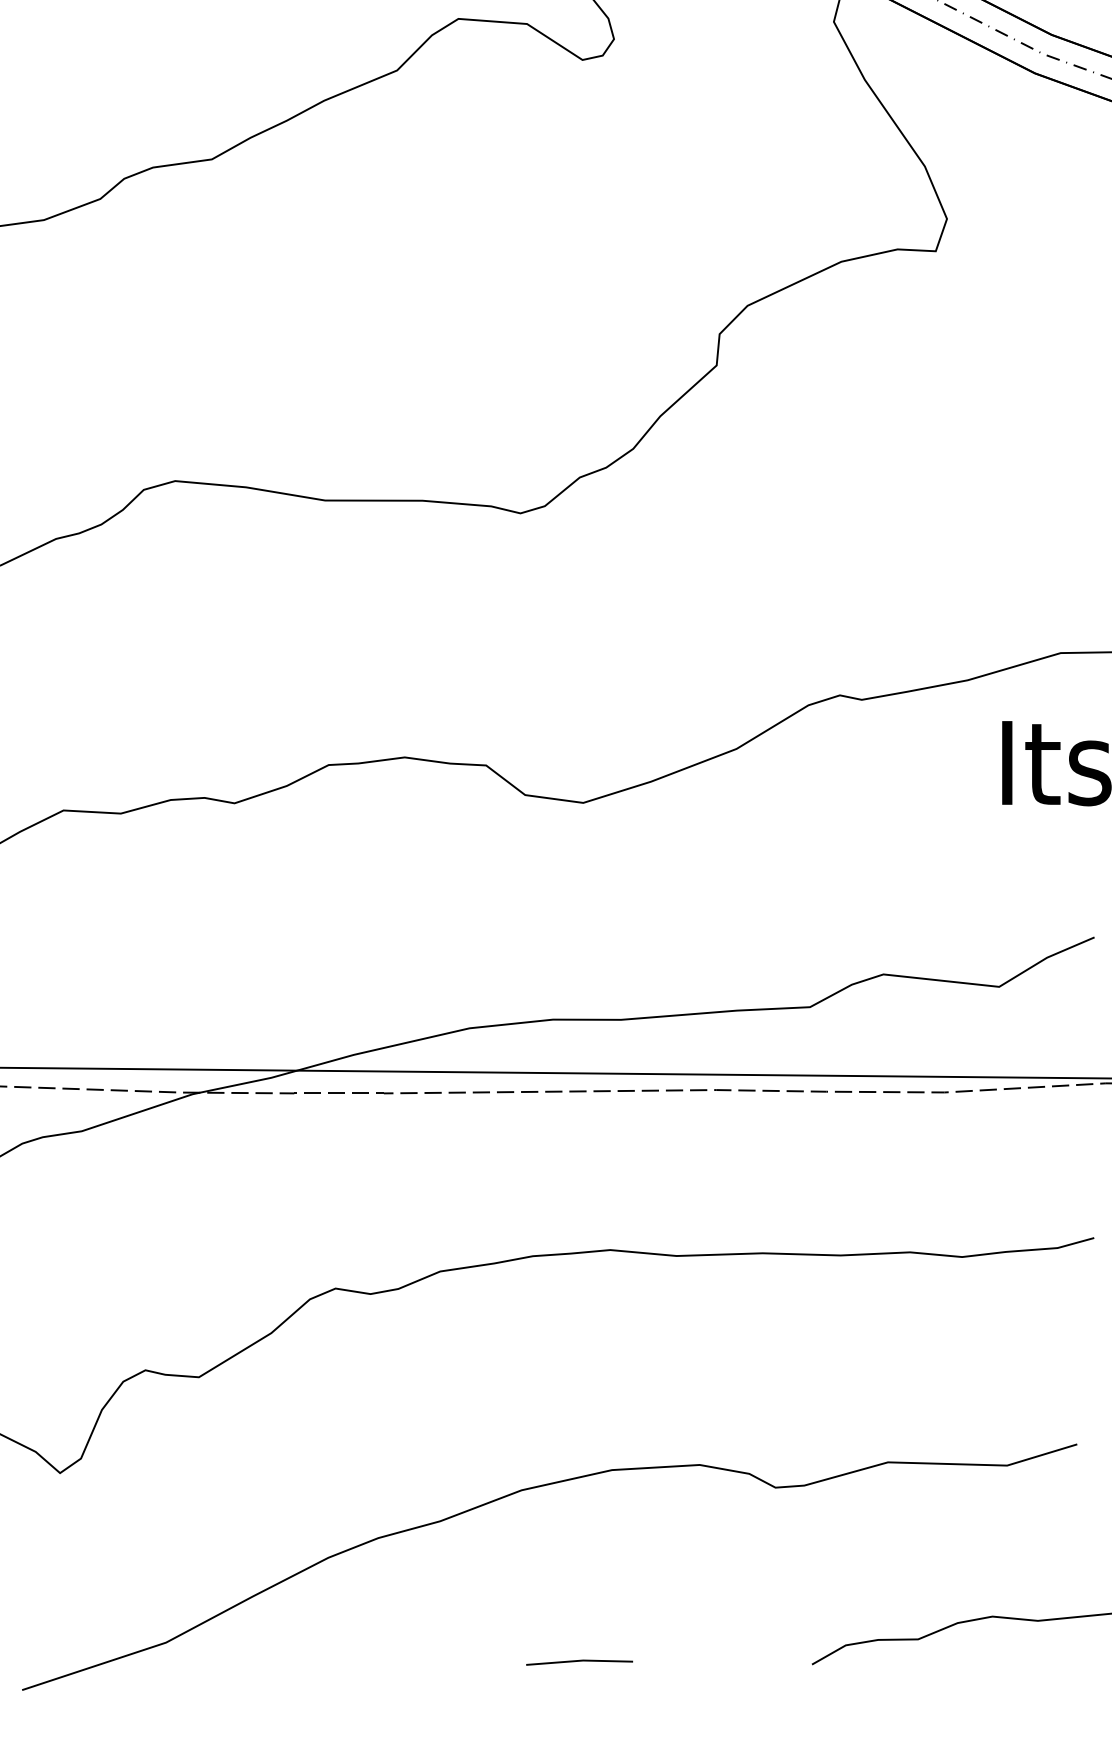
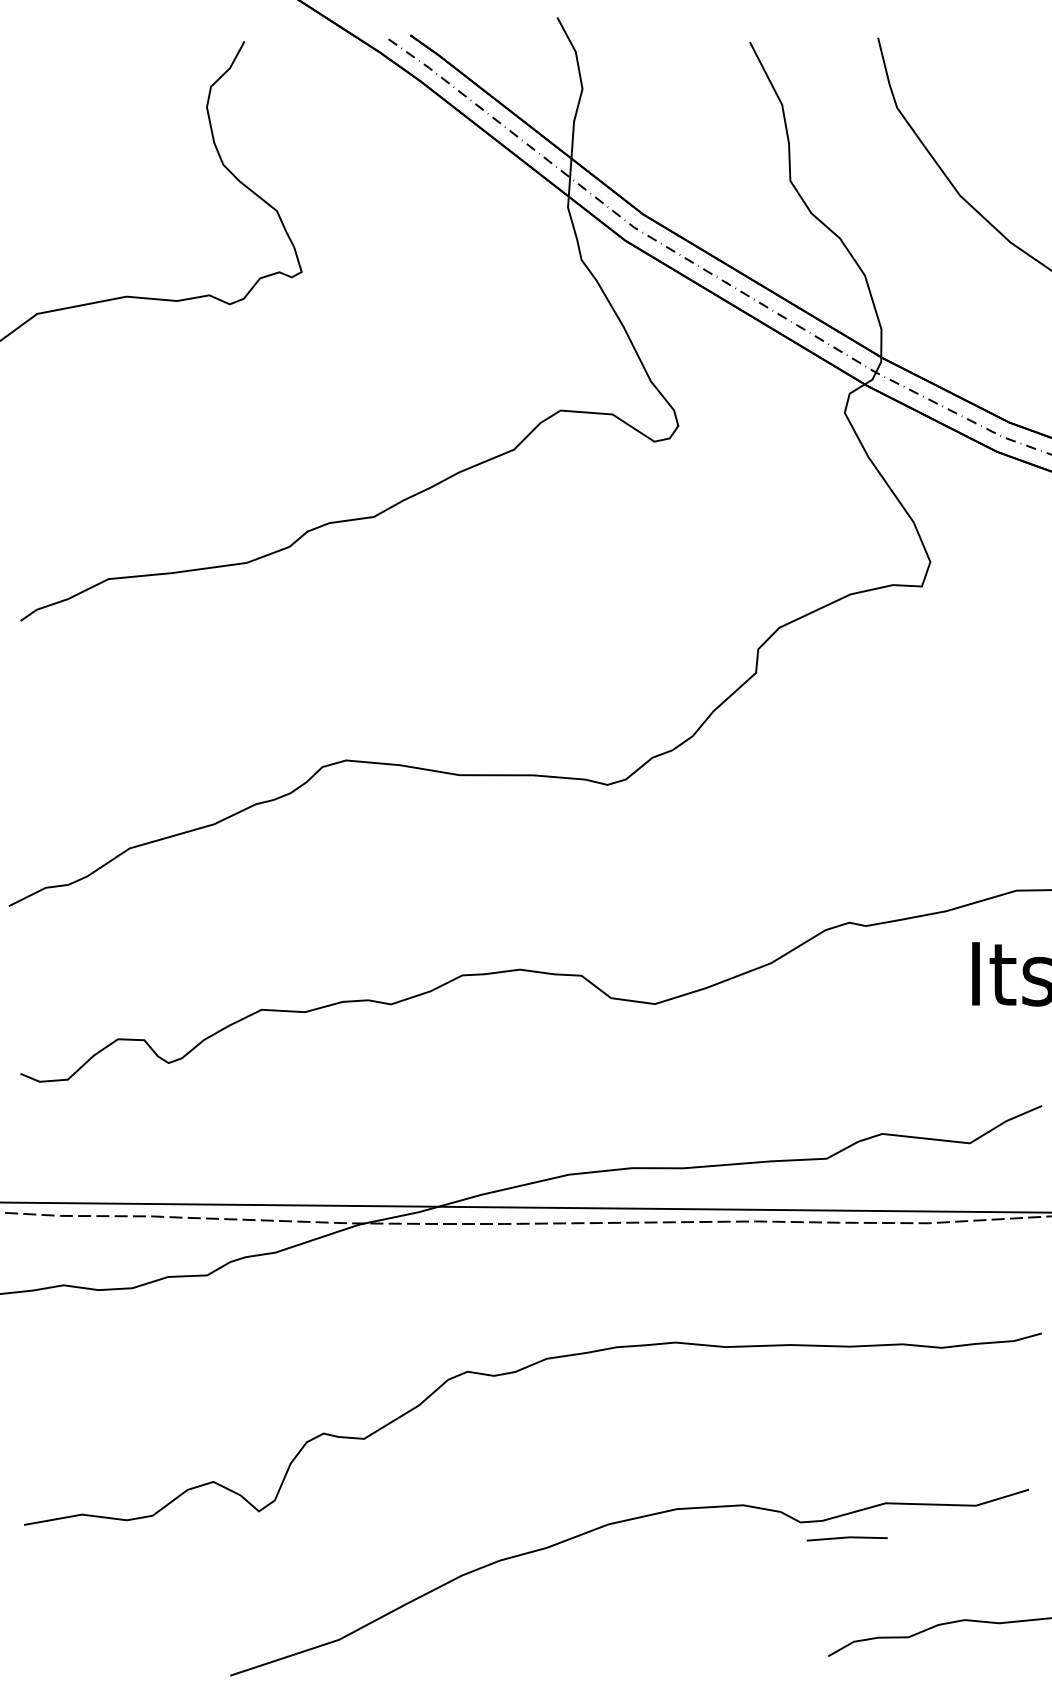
line: (578, 1662) -> (846, 1538), moved

